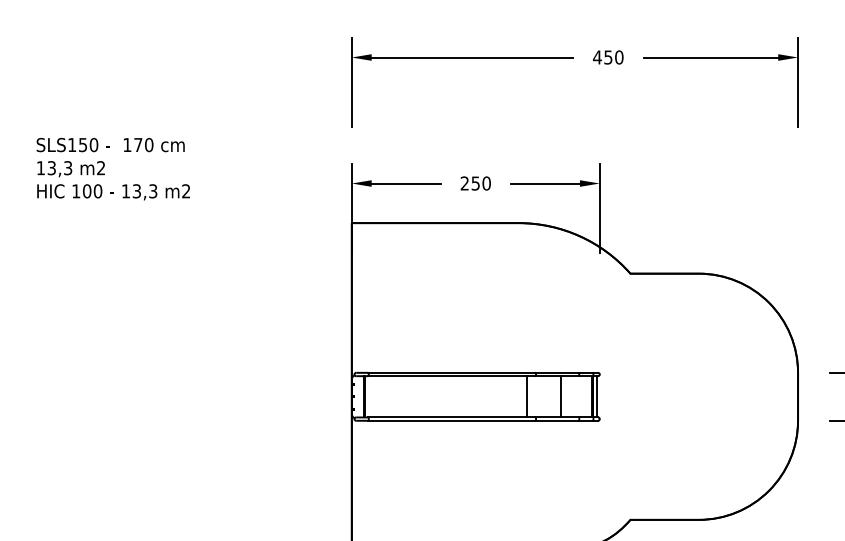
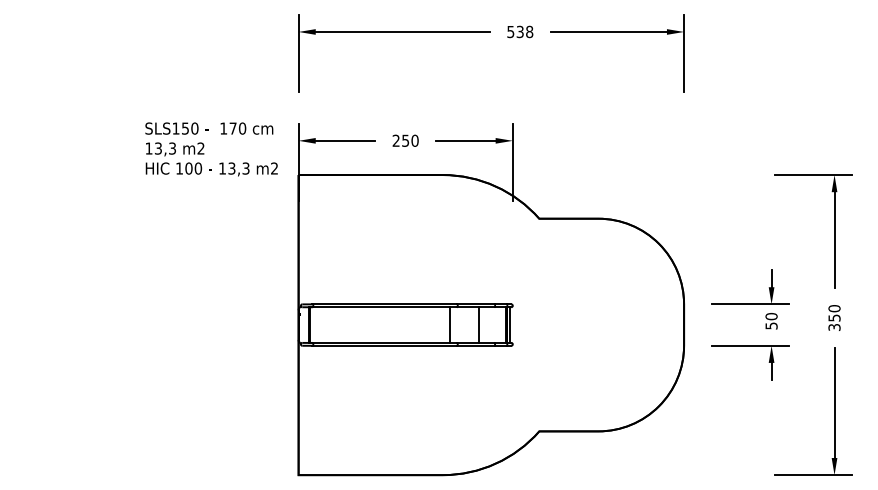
text: (607, 56) -> (519, 31), 450 -> 538
text: (113, 169) -> (211, 149), moved

